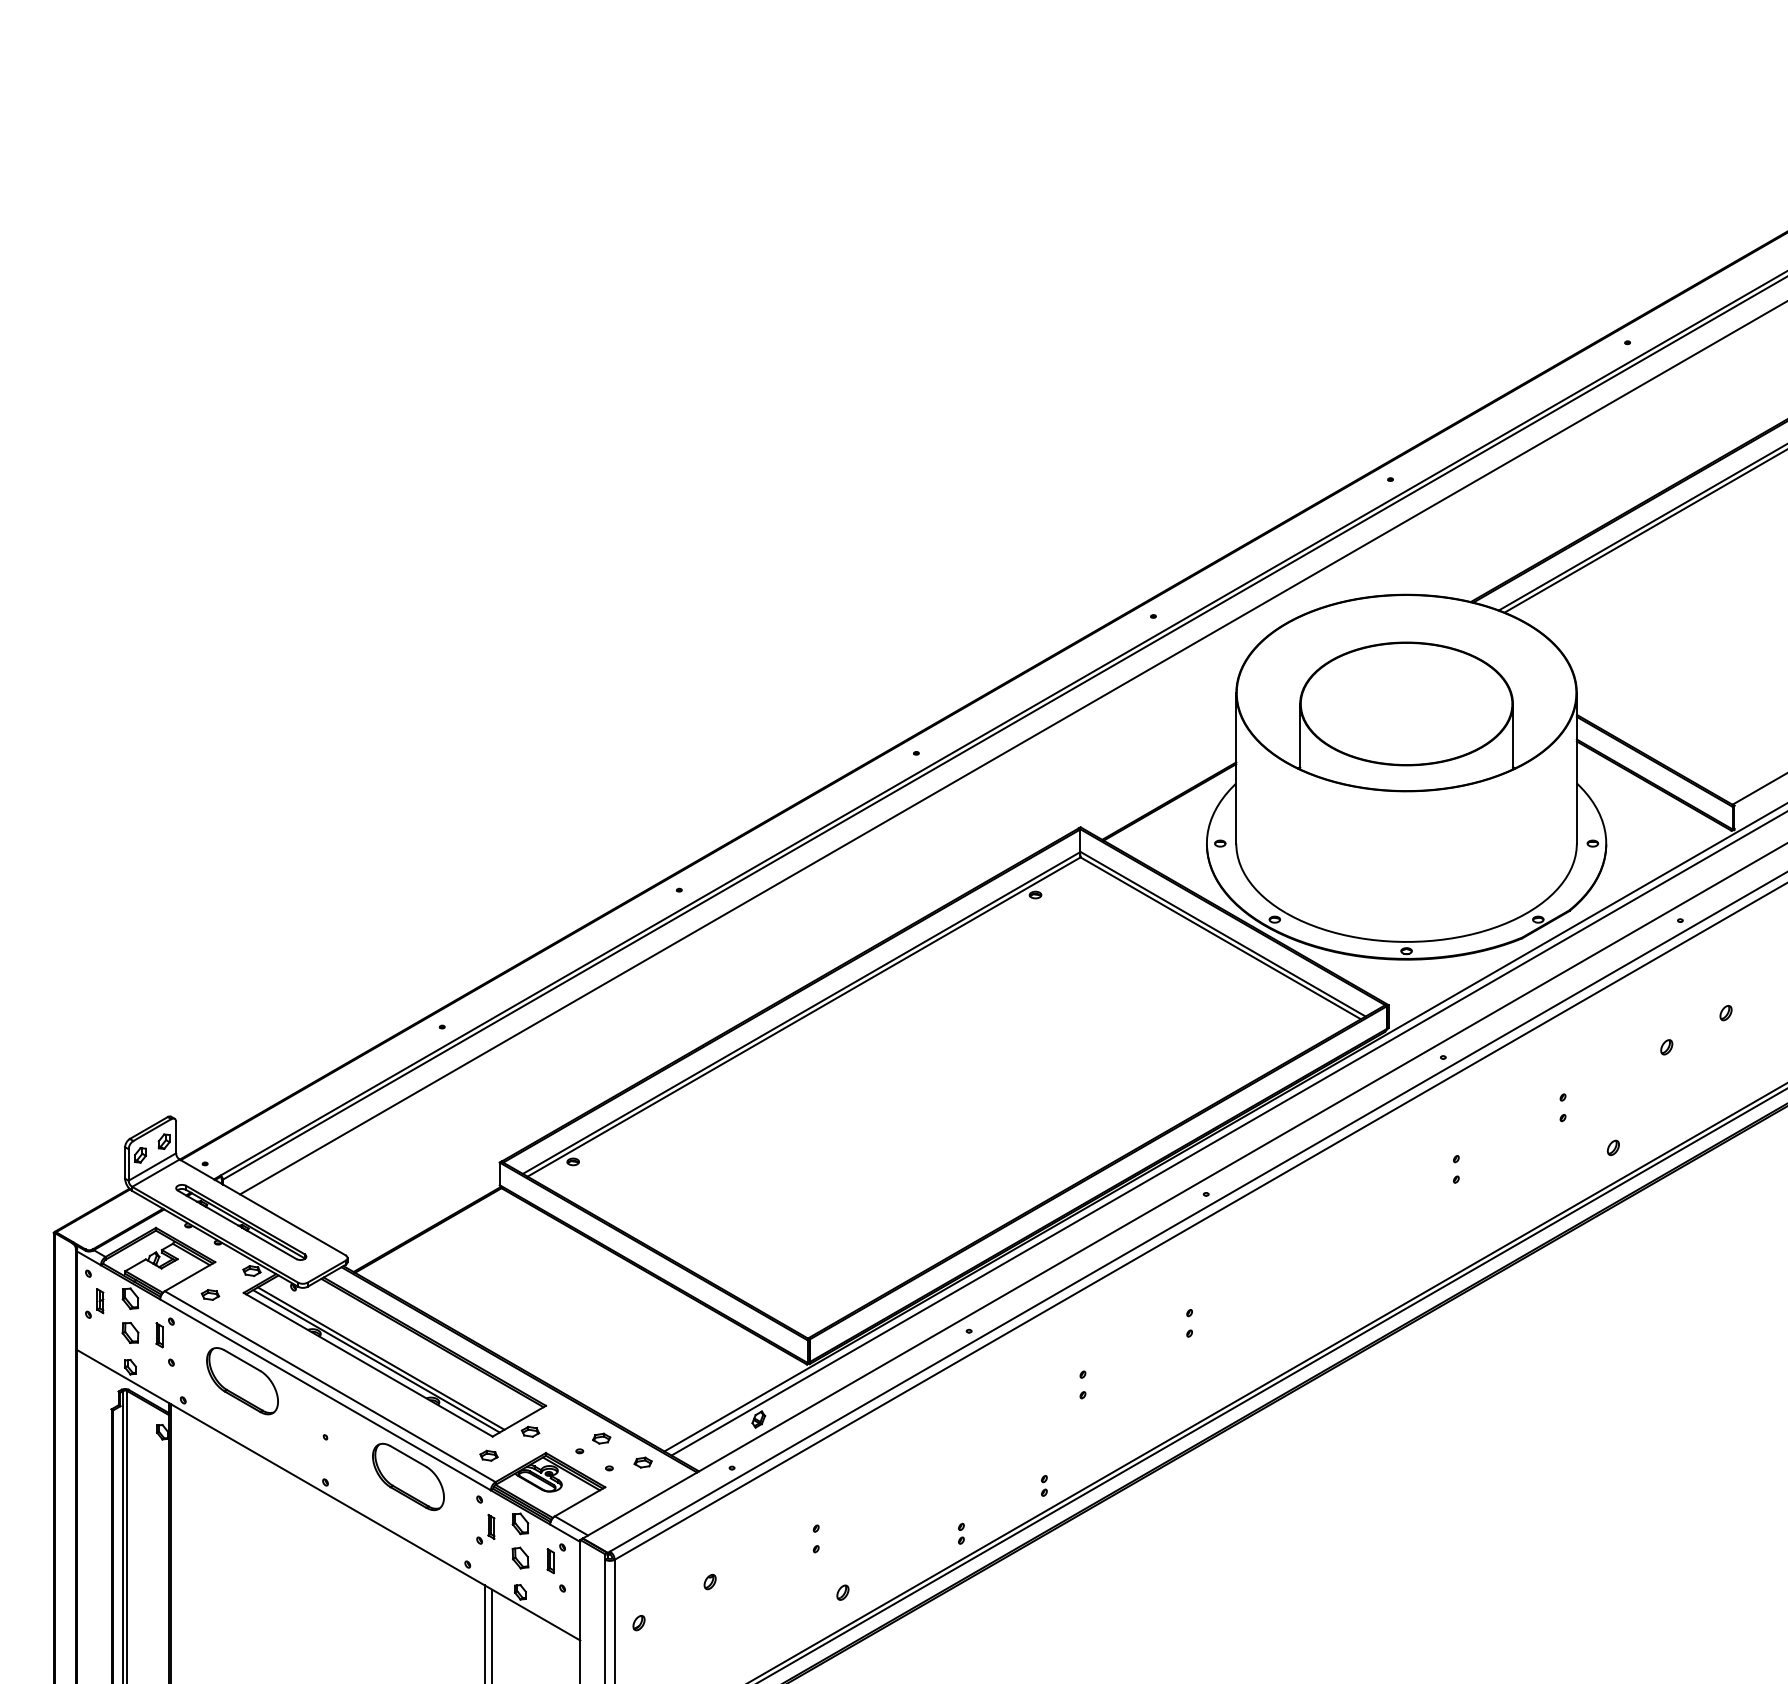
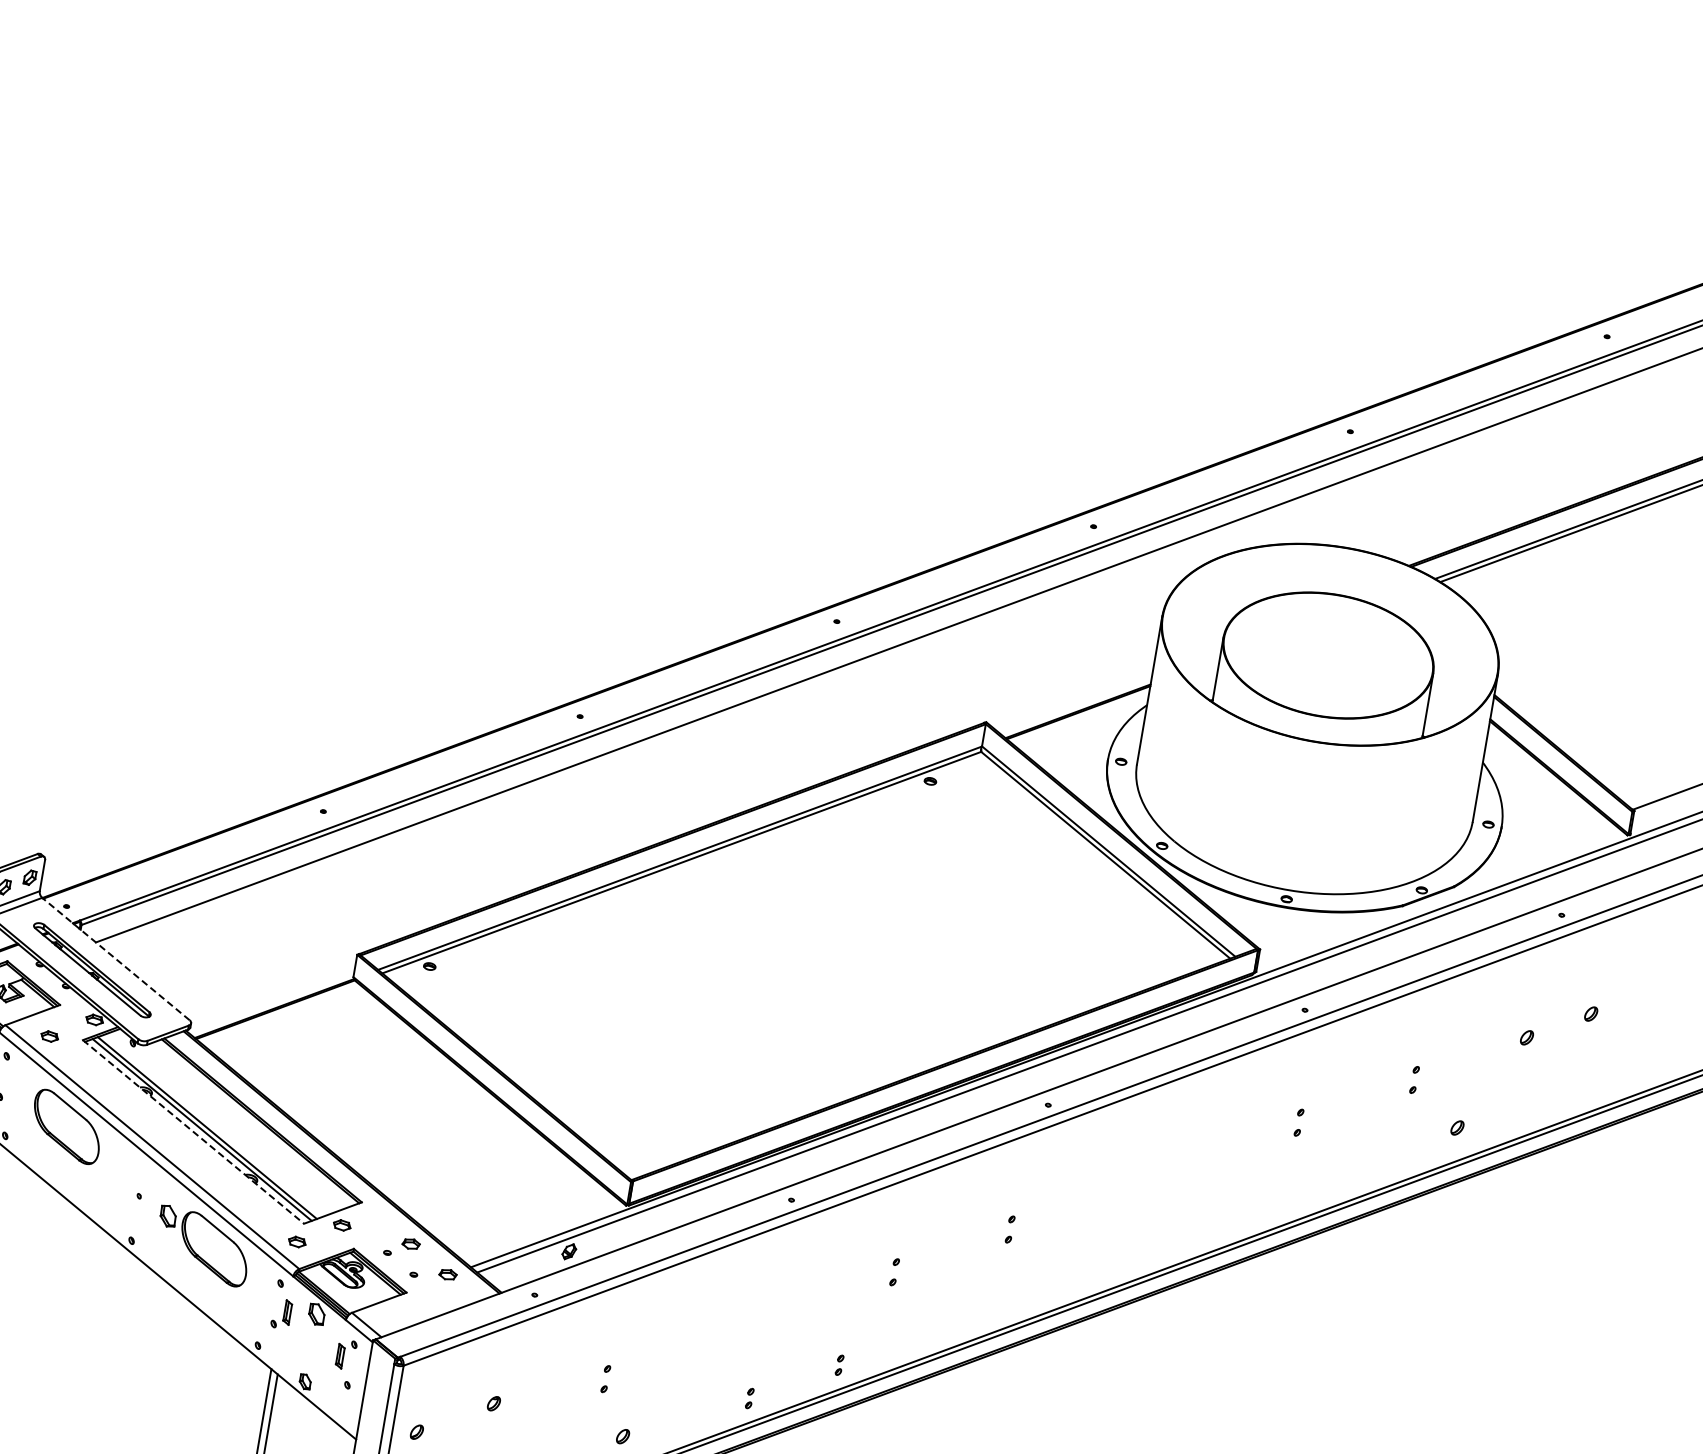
line: (262, 1207) -> (115, 959), solid -> dashed
line: (368, 1364) -> (193, 1131), solid -> dashed
part: (520, 1557) -> (168, 1215), moved

